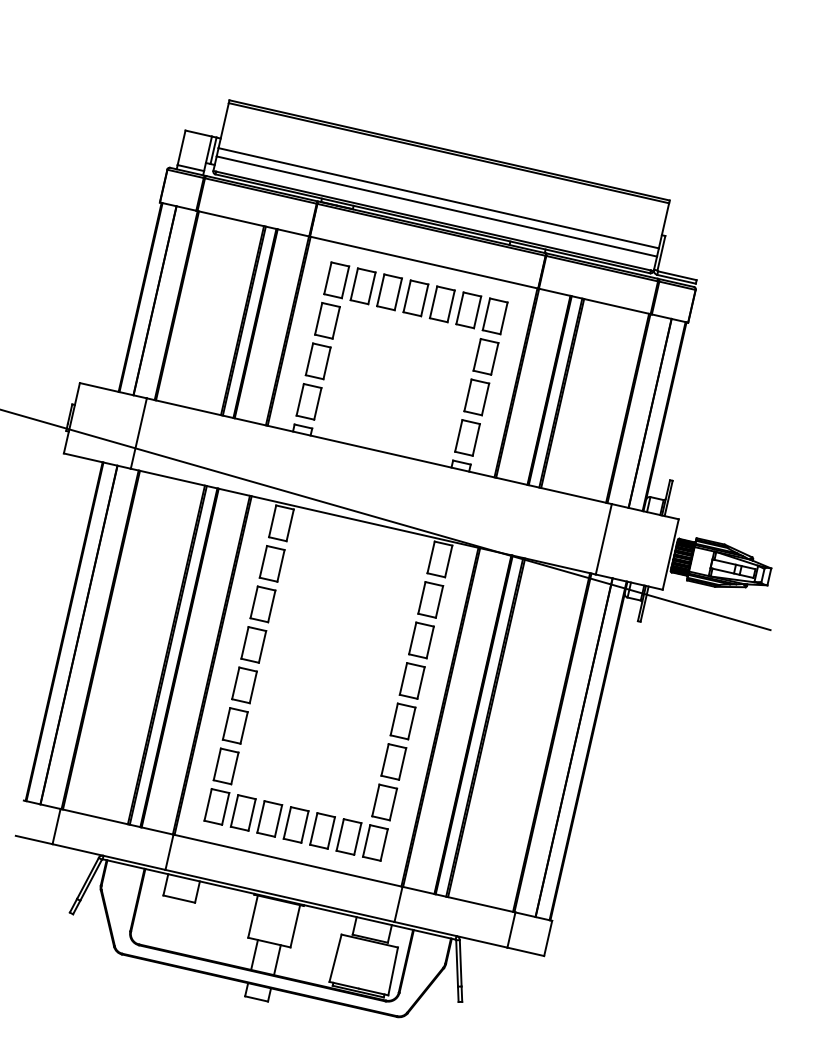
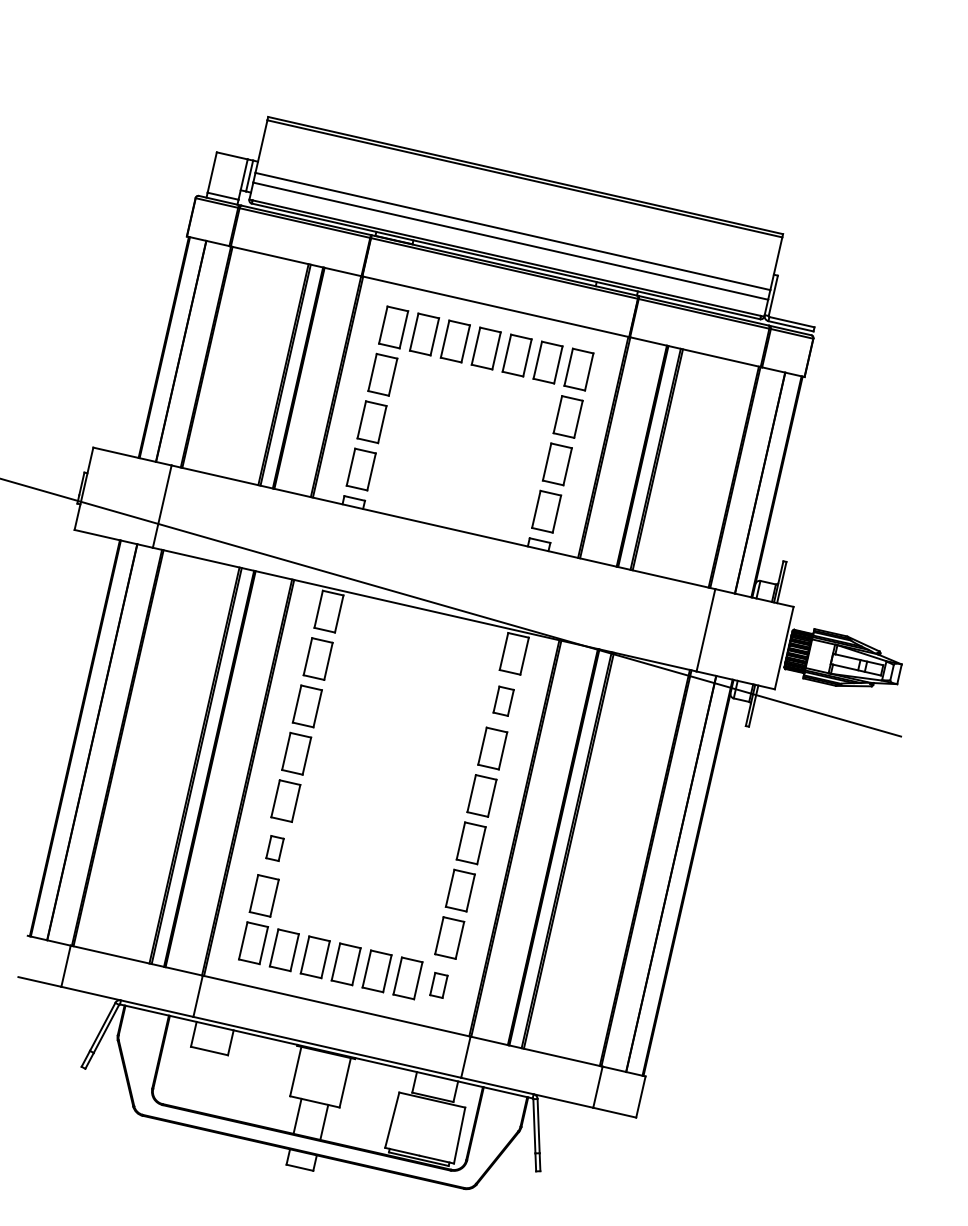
part: (430, 600) -> (503, 701), size x0.7
part: (234, 725) -> (274, 848), size x0.6
part: (375, 843) -> (438, 985), size x0.6

